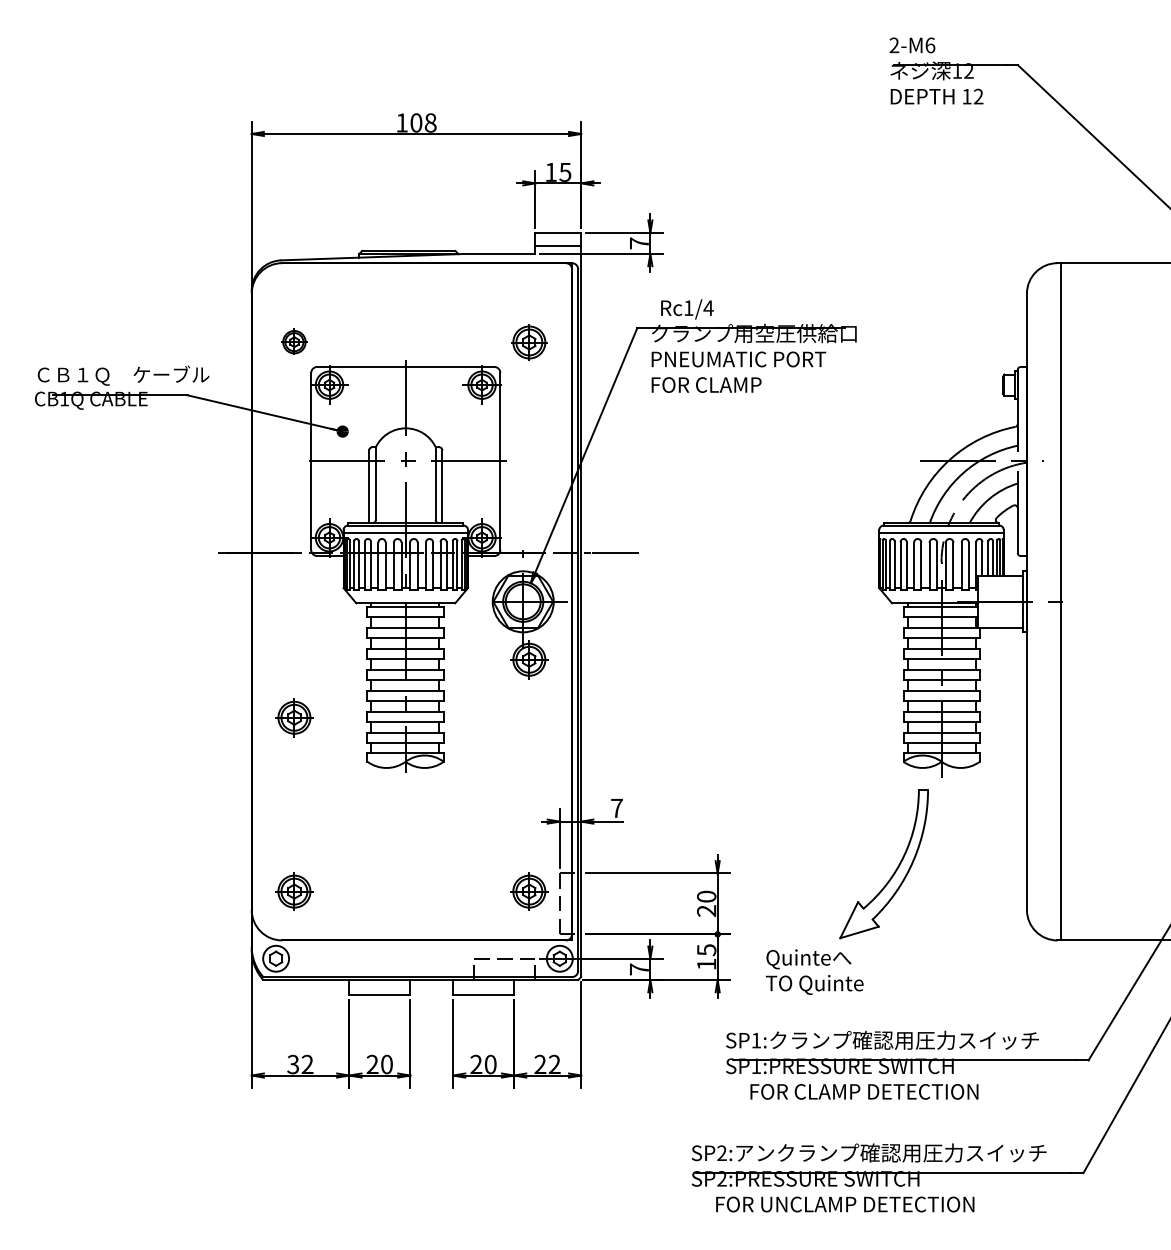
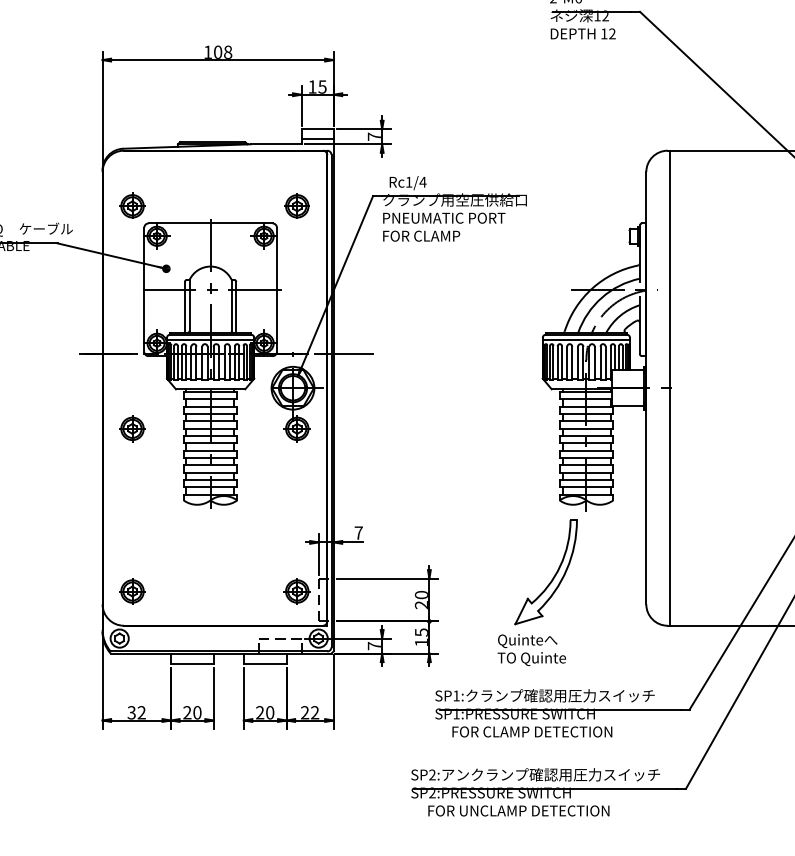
part: (294, 341) -> (132, 205), size x1.43
part: (294, 717) -> (132, 428), moved
text: (814, 971) -> (531, 649), moved

